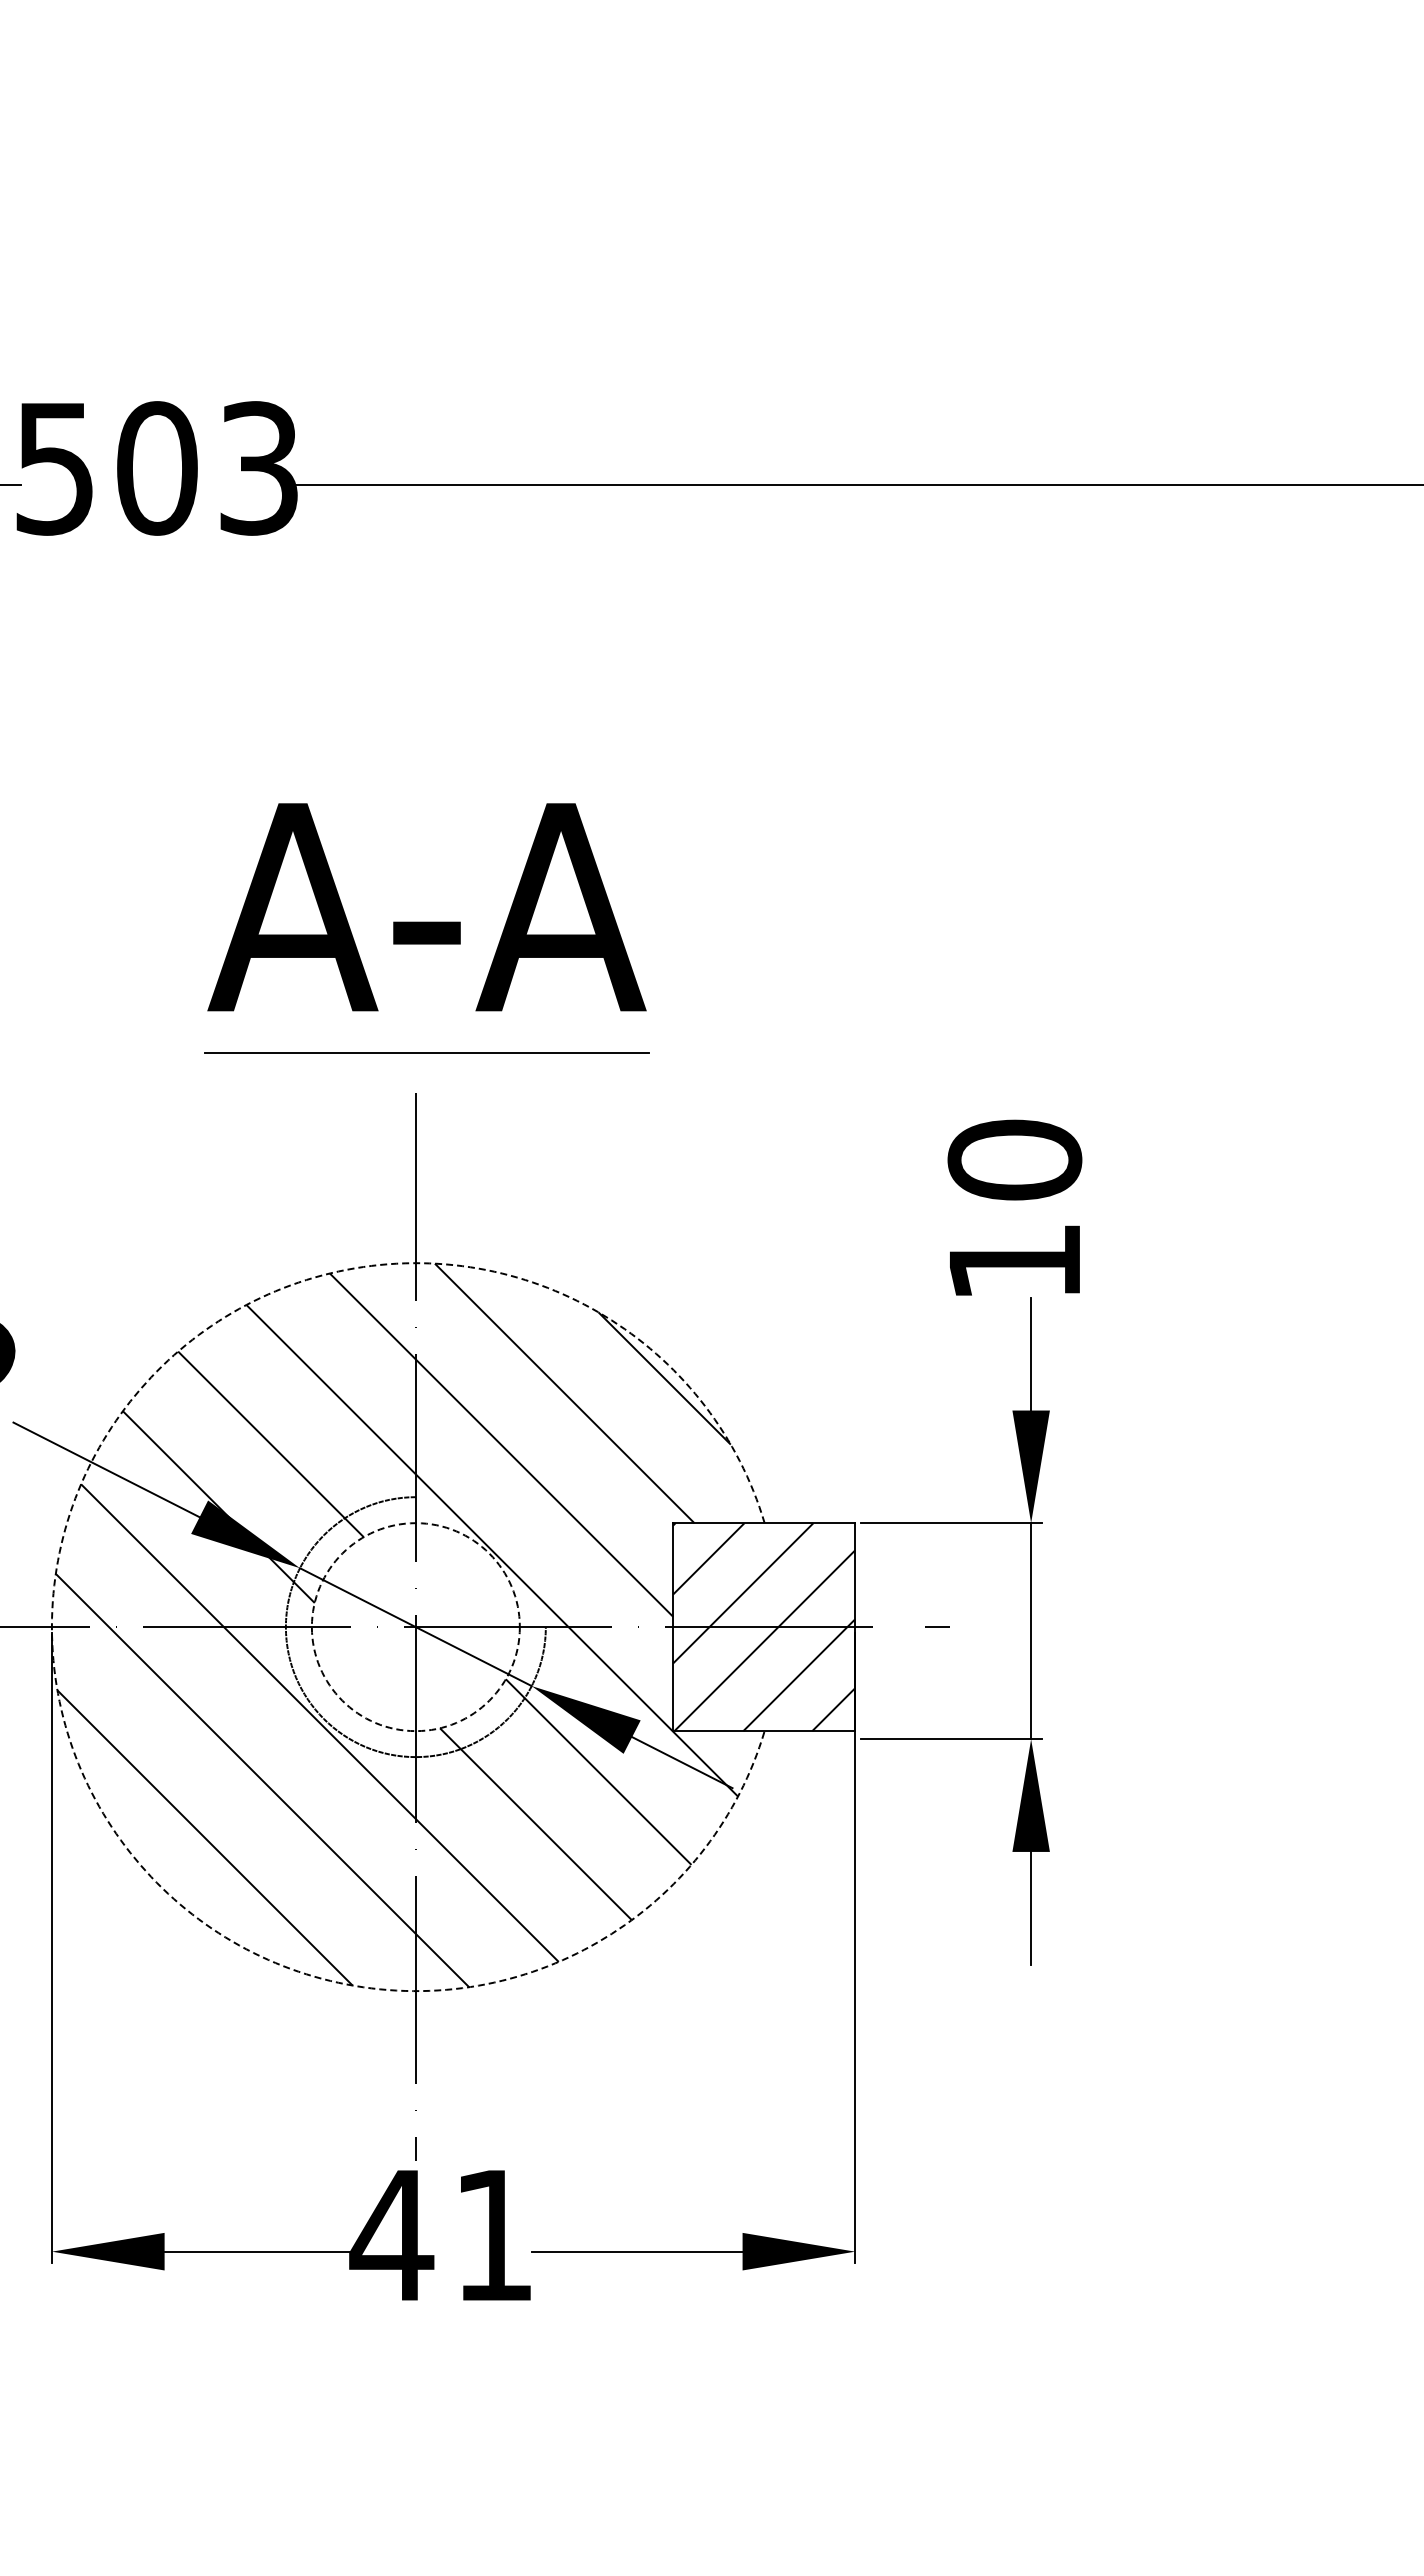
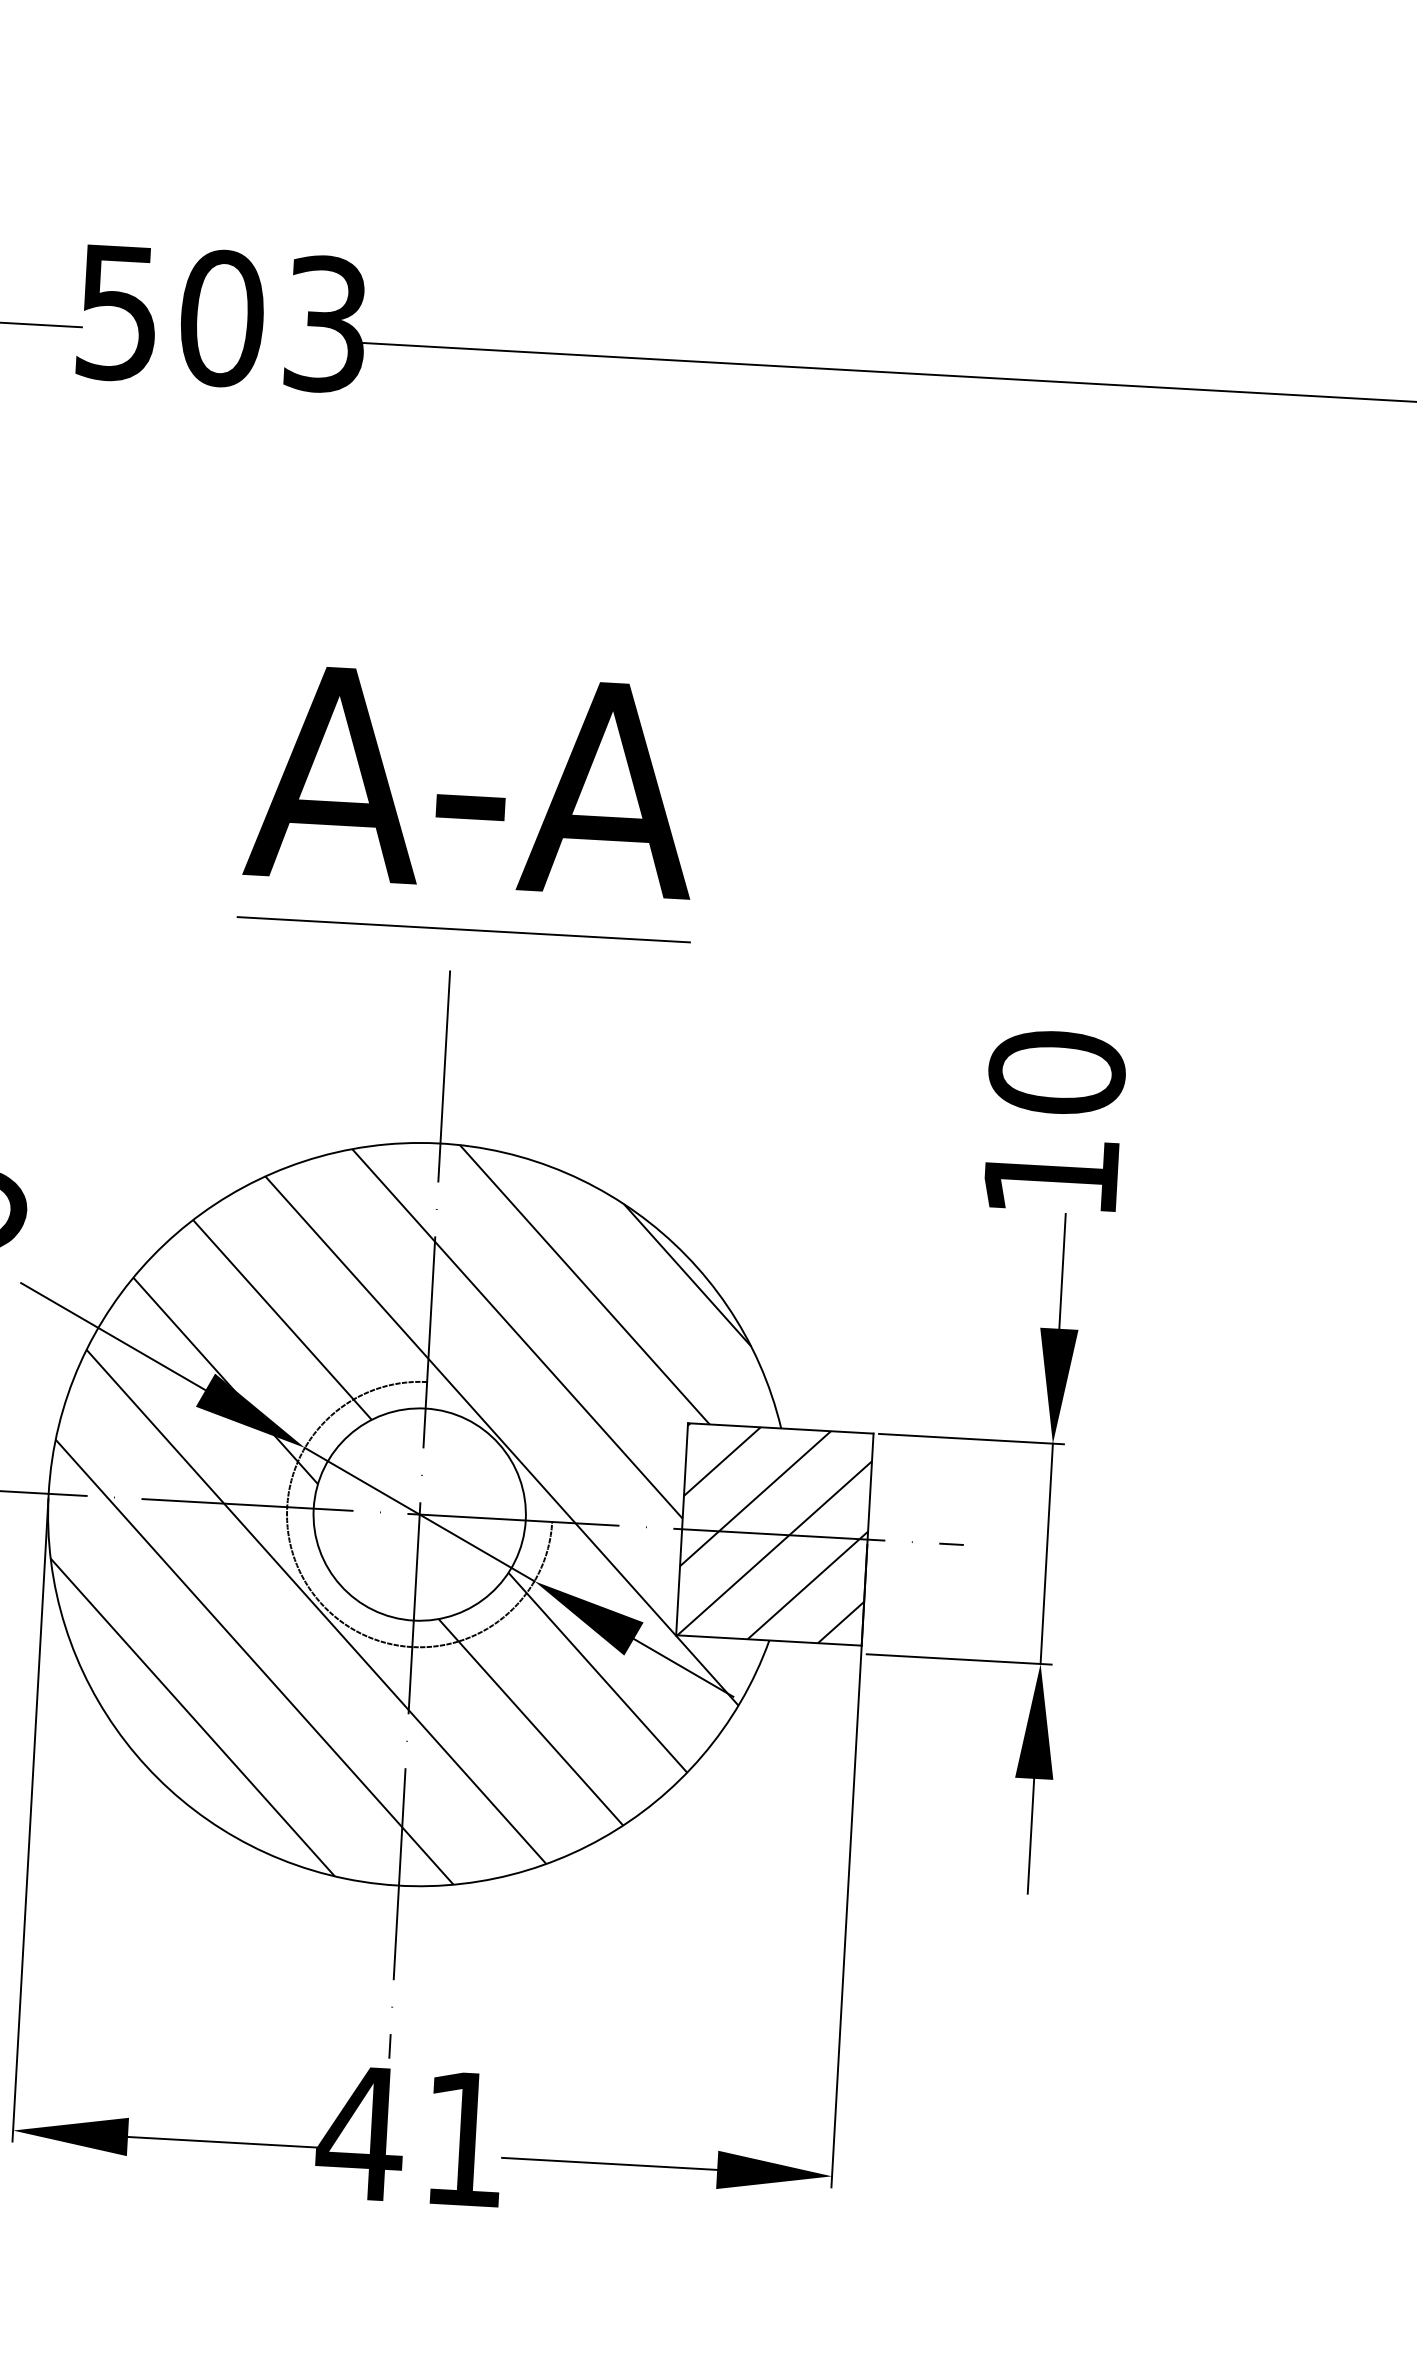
arc: (51, 1627) -> (48, 1494), dashed -> solid
circle: (415, 1627) -> (419, 1514), dashed -> solid

